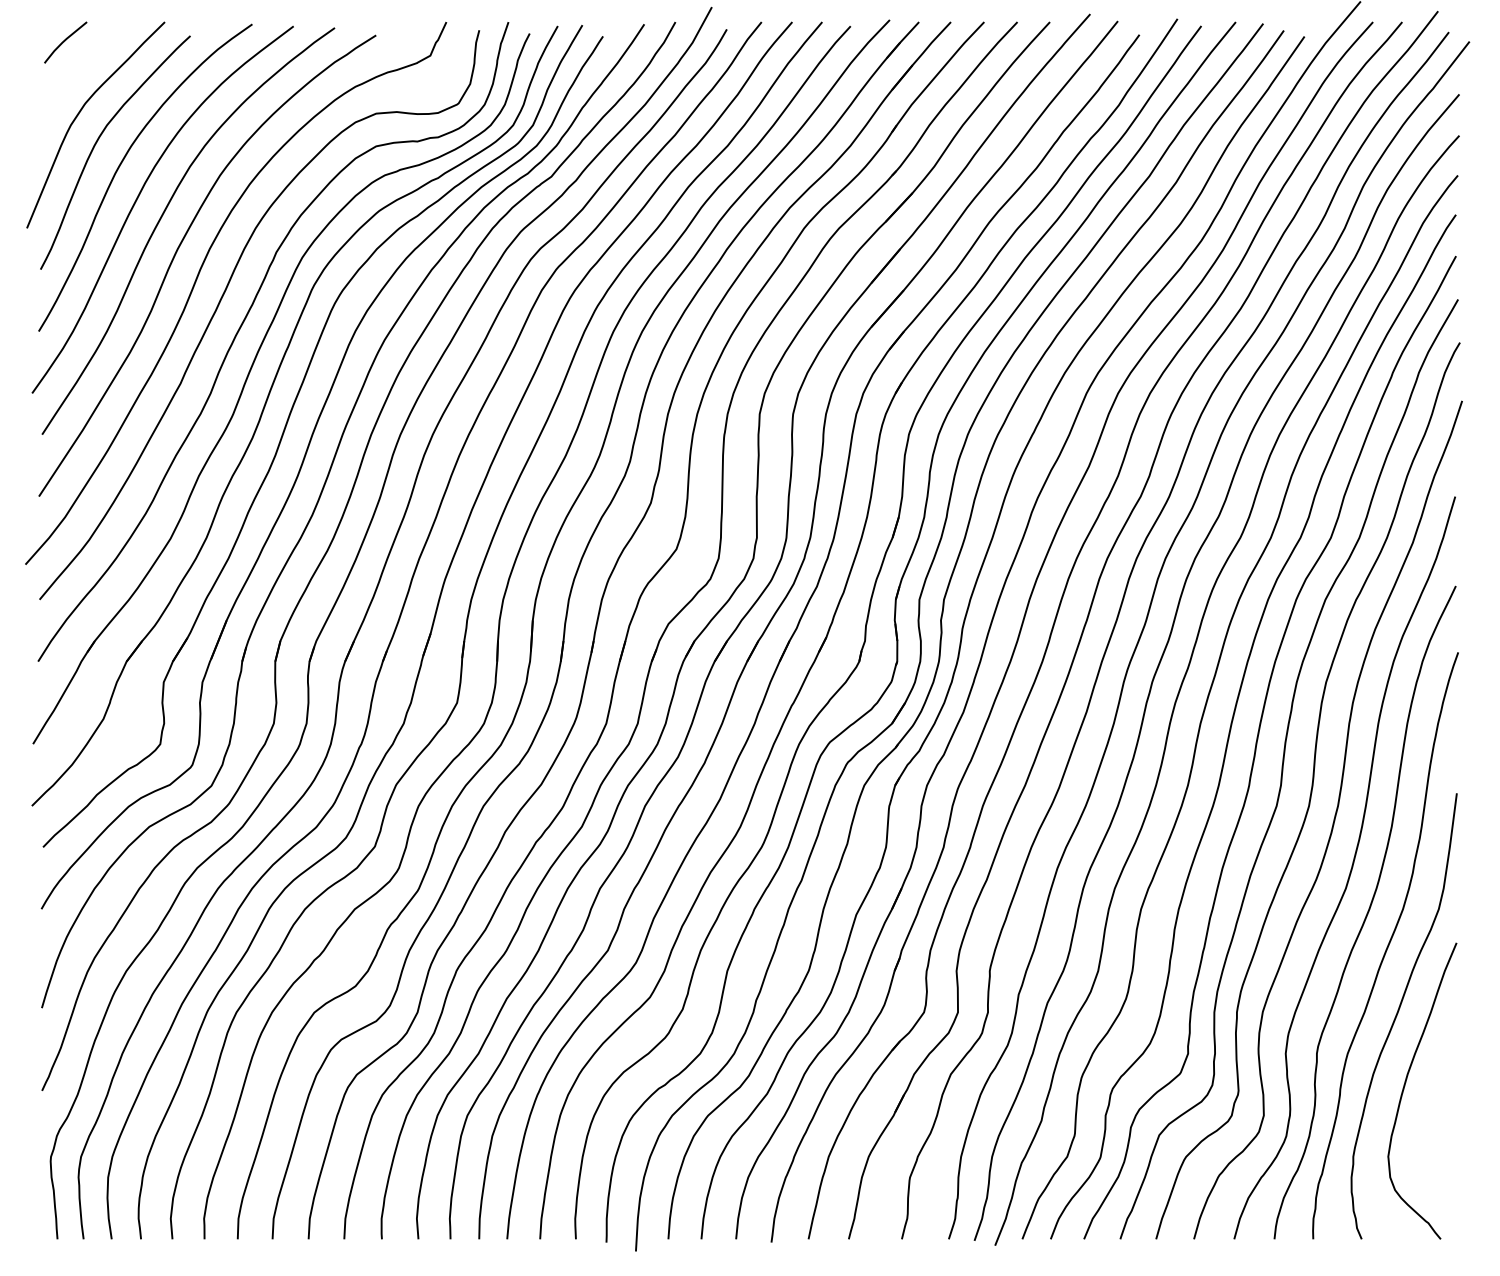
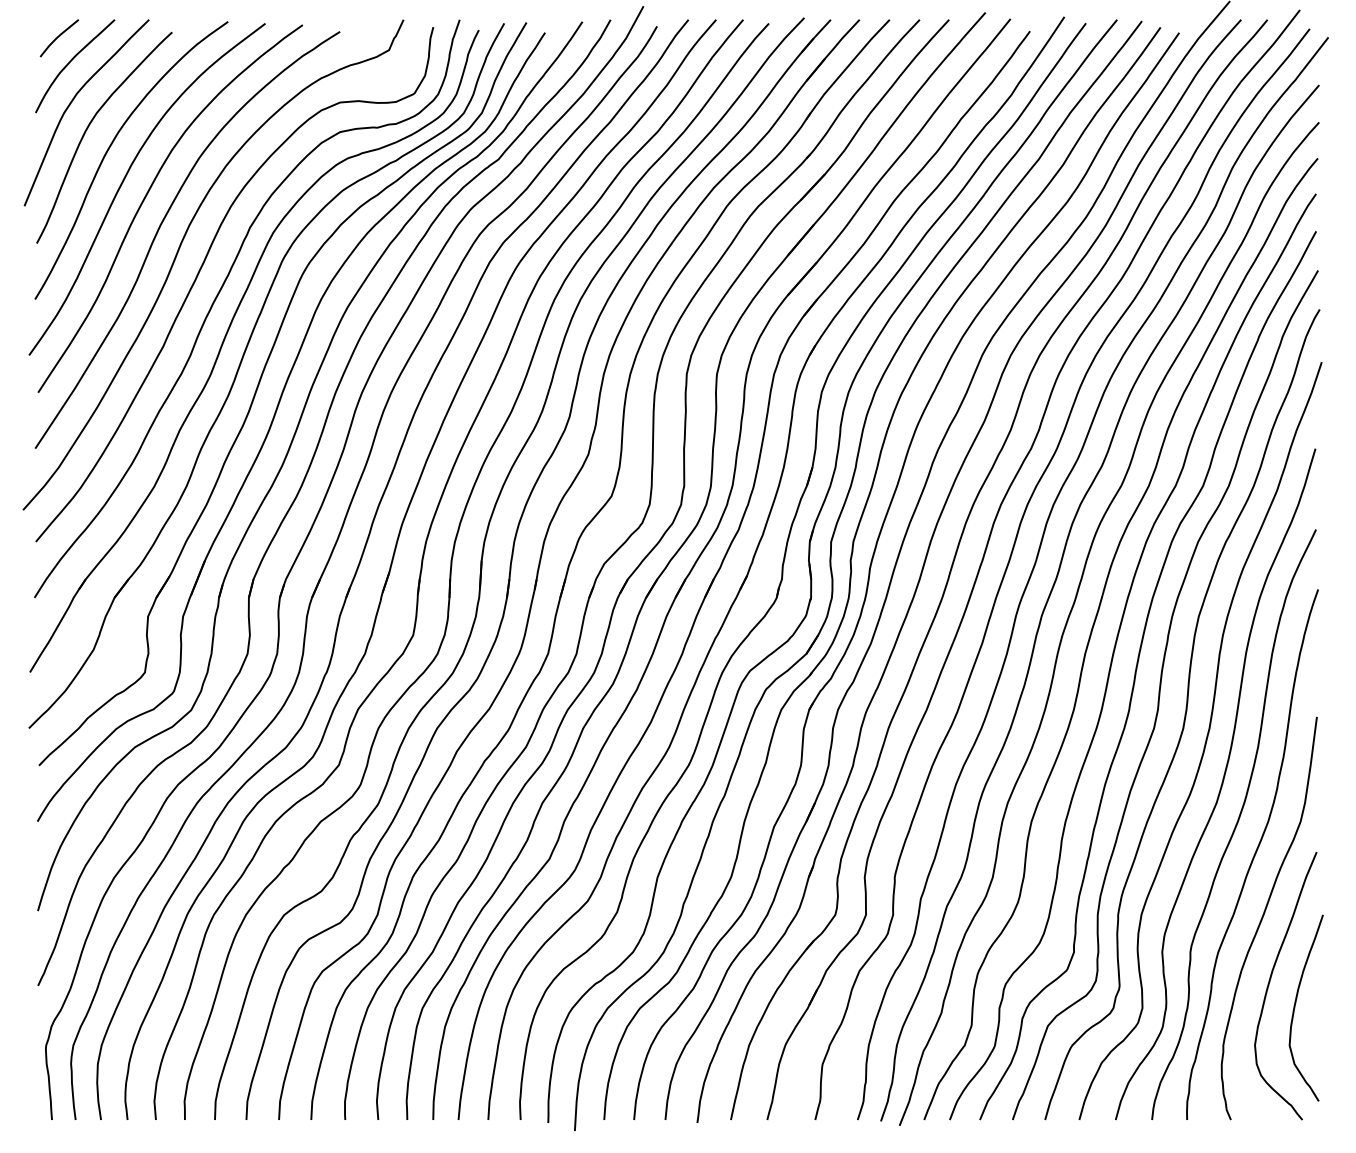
curve: (79, 68) -> (71, 61), added
curve: (1434, 1110) -> (1296, 1003), added

